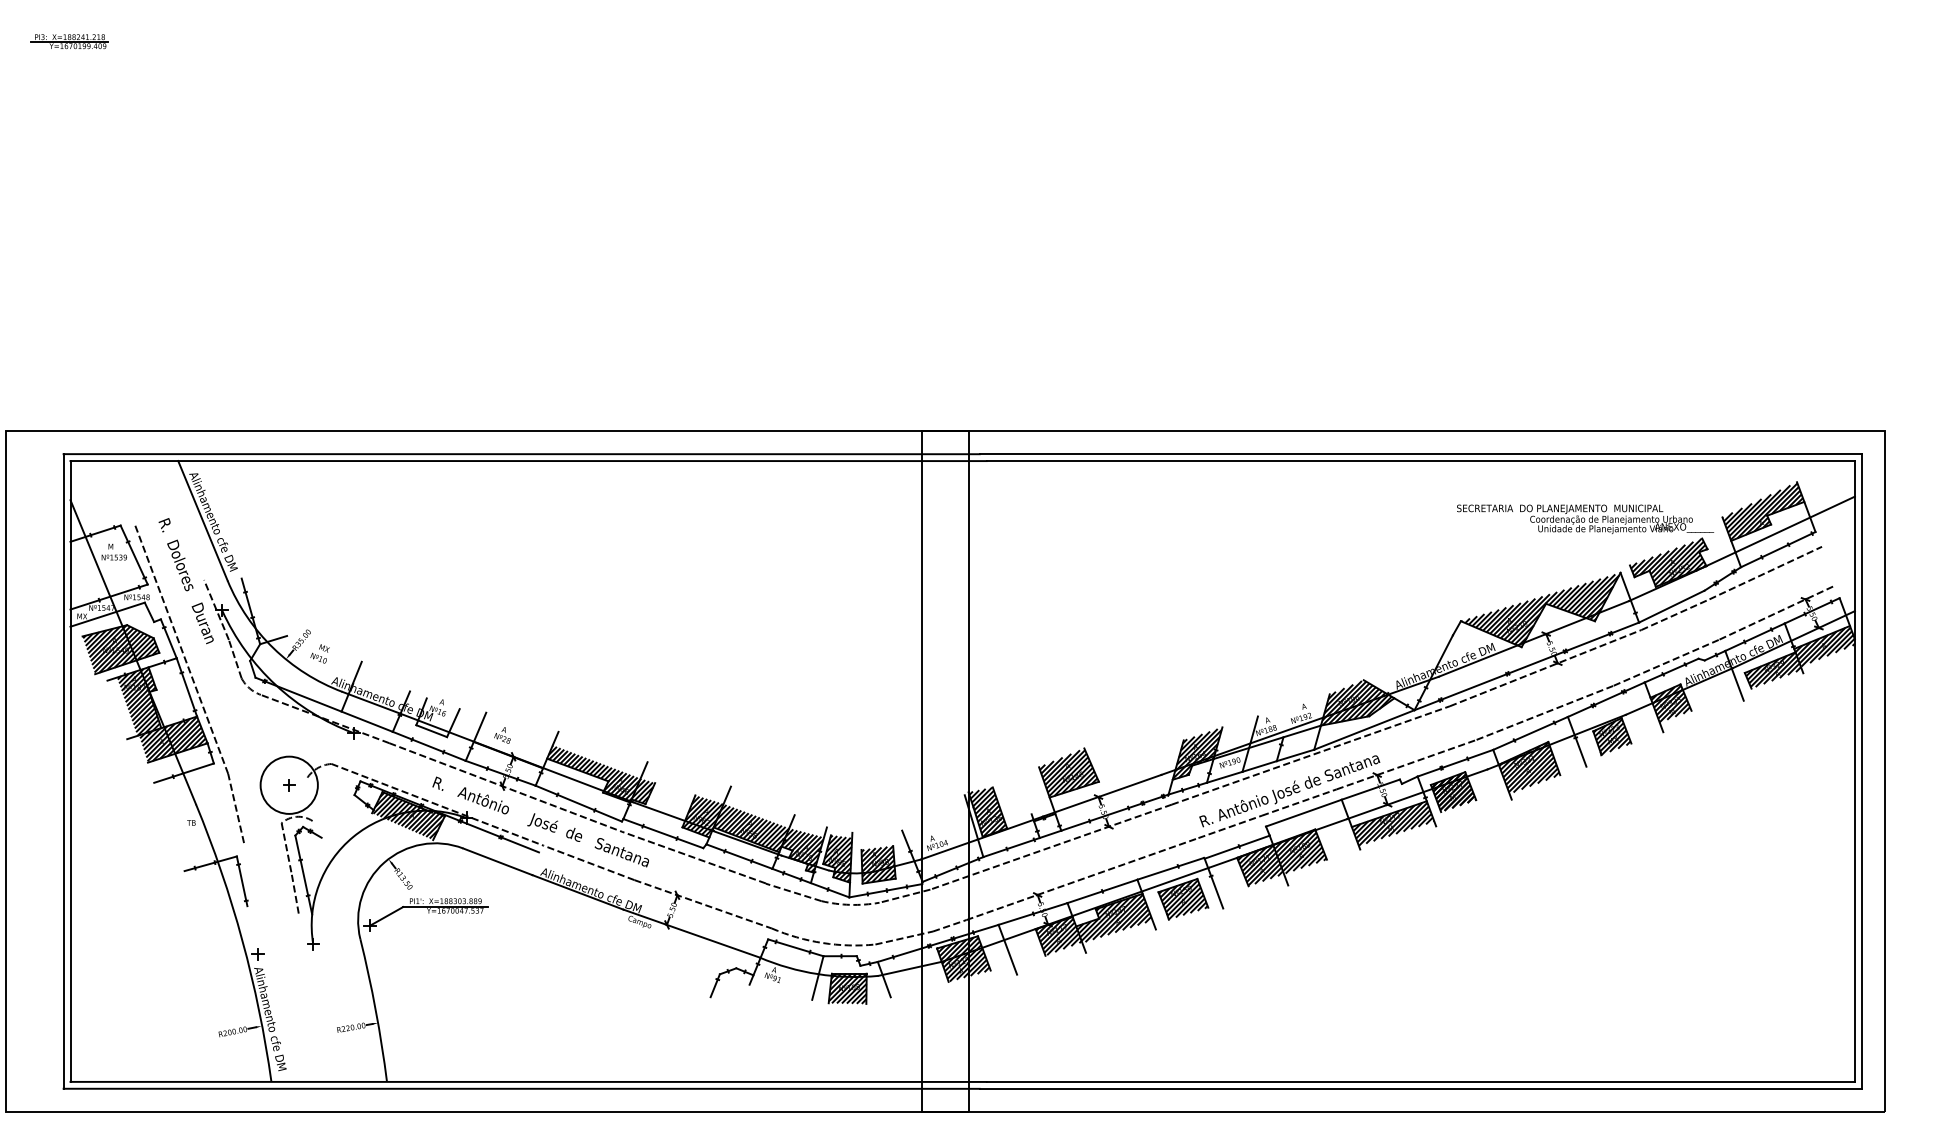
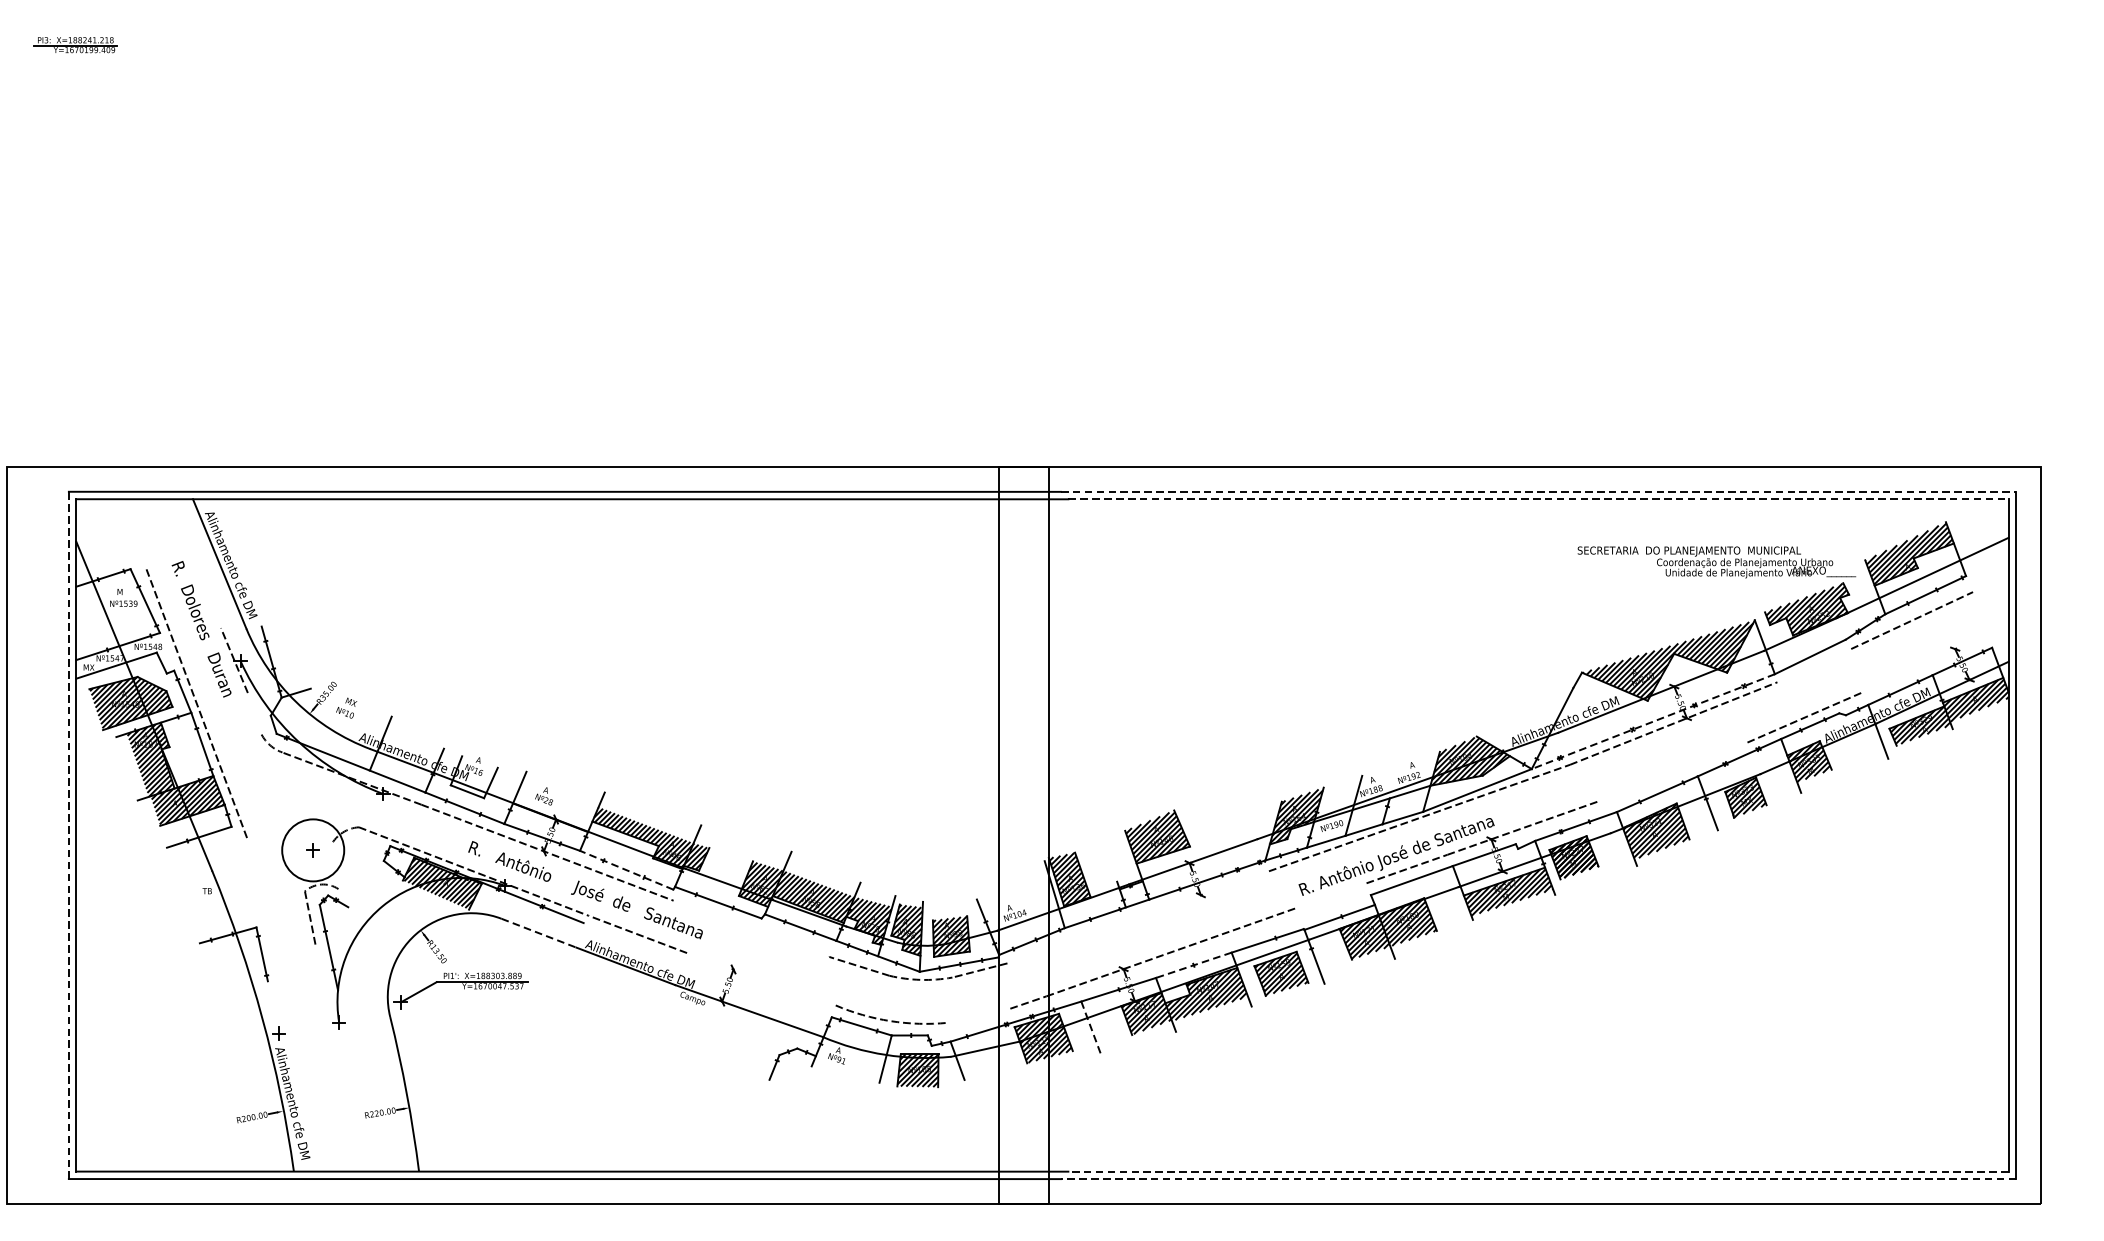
line: (1421, 454) -> (1539, 492), solid -> dashed
line: (1421, 461) -> (1539, 499), solid -> dashed
line: (1776, 612) -> (1923, 663), removed
line: (1675, 614) -> (1814, 665), removed
line: (234, 658) -> (253, 713), removed
line: (1526, 666) -> (1653, 721), solid -> dashed
line: (1544, 712) -> (1672, 771), removed
line: (63, 770) -> (68, 834), solid -> dashed
line: (578, 803) -> (626, 870), solid -> dashed
line: (236, 808) -> (256, 875), removed
line: (1229, 826) -> (1331, 895), removed
line: (1050, 846) -> (1137, 916), removed
line: (693, 857) -> (750, 928), removed
line: (498, 861) -> (539, 932), solid -> dashed
line: (1102, 891) -> (1193, 965), solid -> dashed
line: (295, 894) -> (319, 968), removed
line: (702, 904) -> (760, 979), removed
line: (904, 937) -> (979, 1015), removed
line: (1007, 949) -> (1090, 1028), solid -> dashed
line: (1420, 1081) -> (1538, 1171), solid -> dashed
line: (1420, 1088) -> (1538, 1178), solid -> dashed

